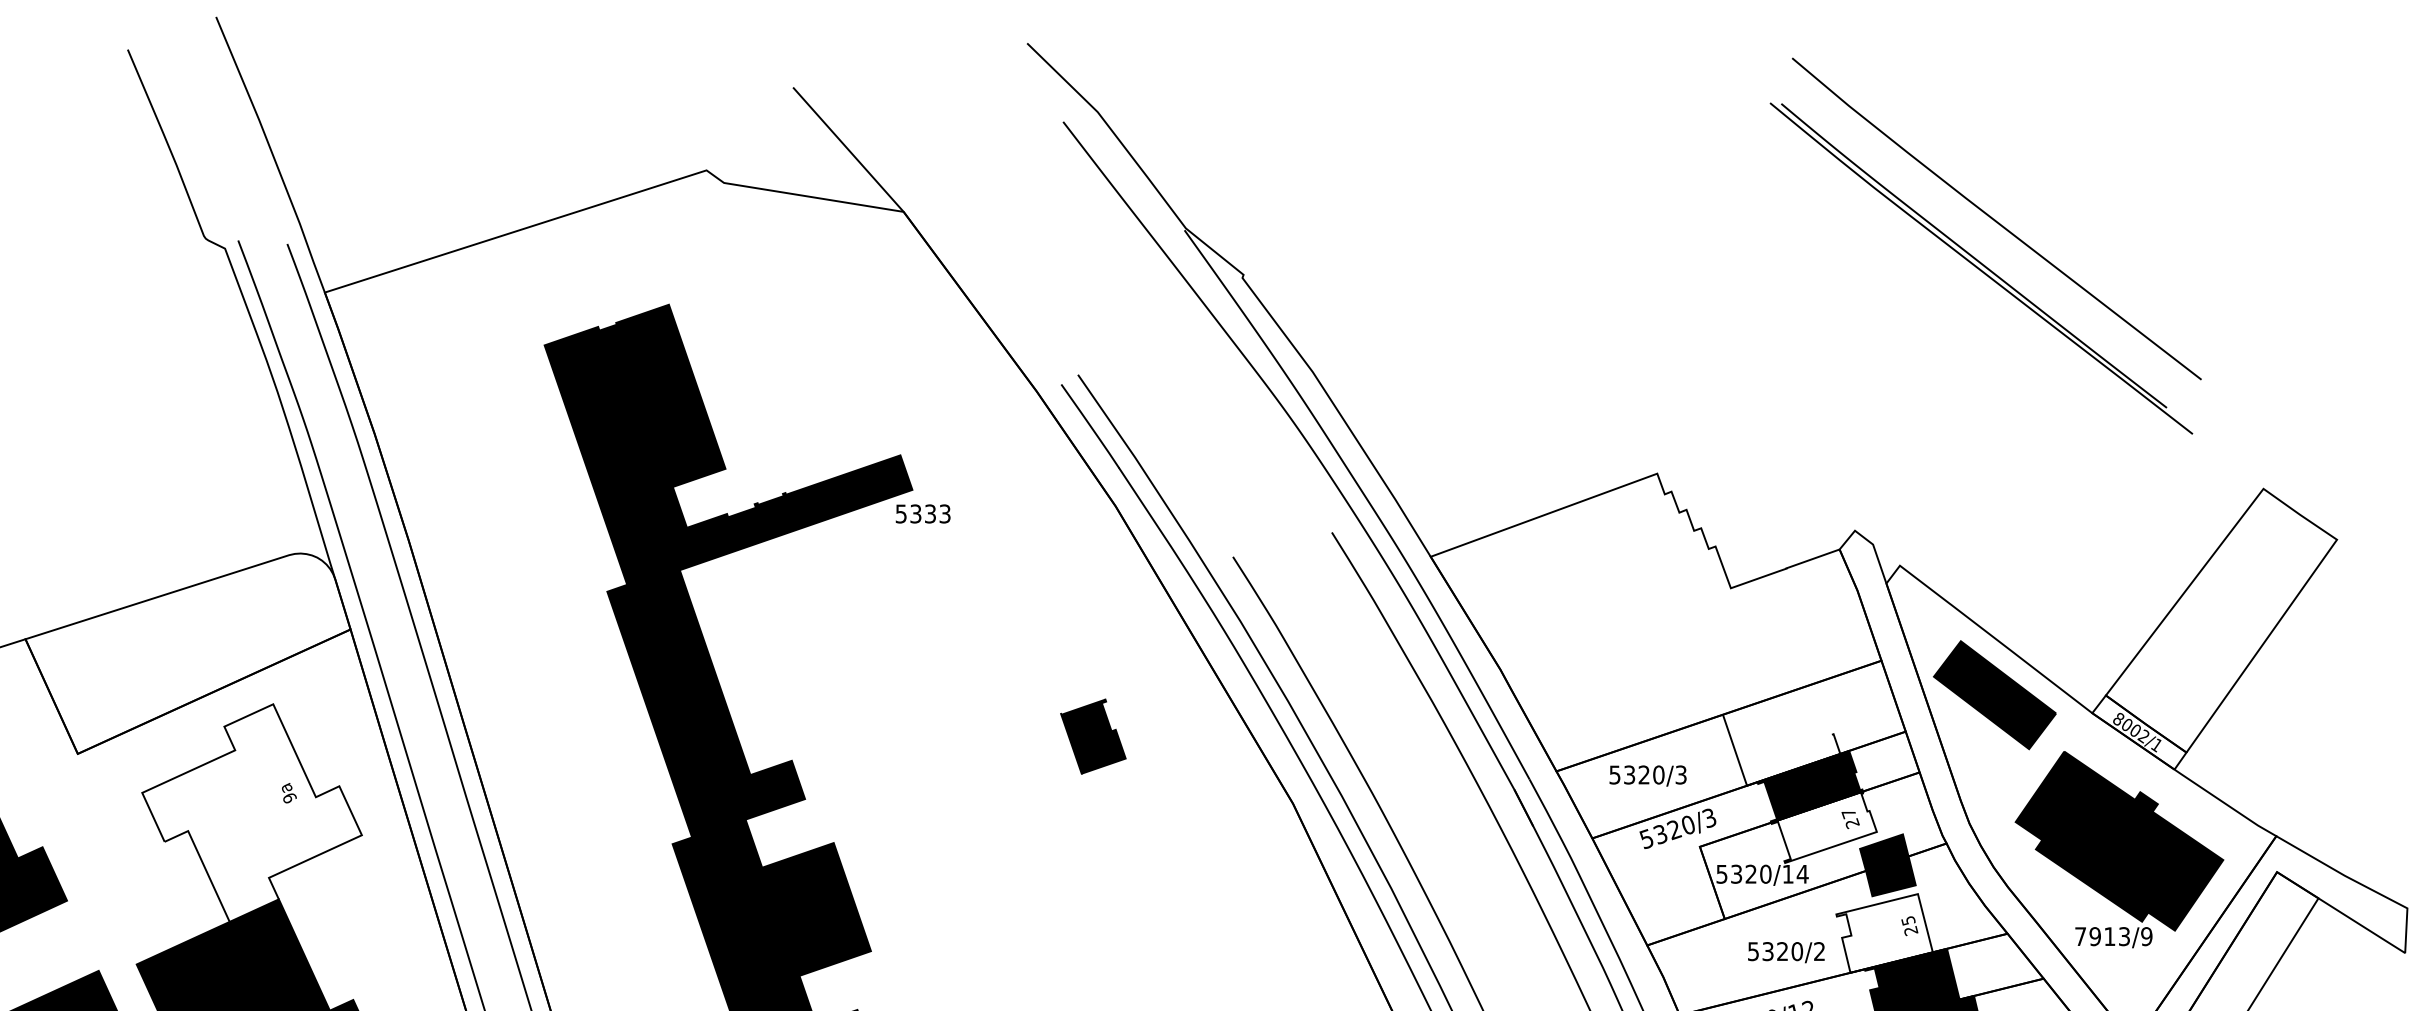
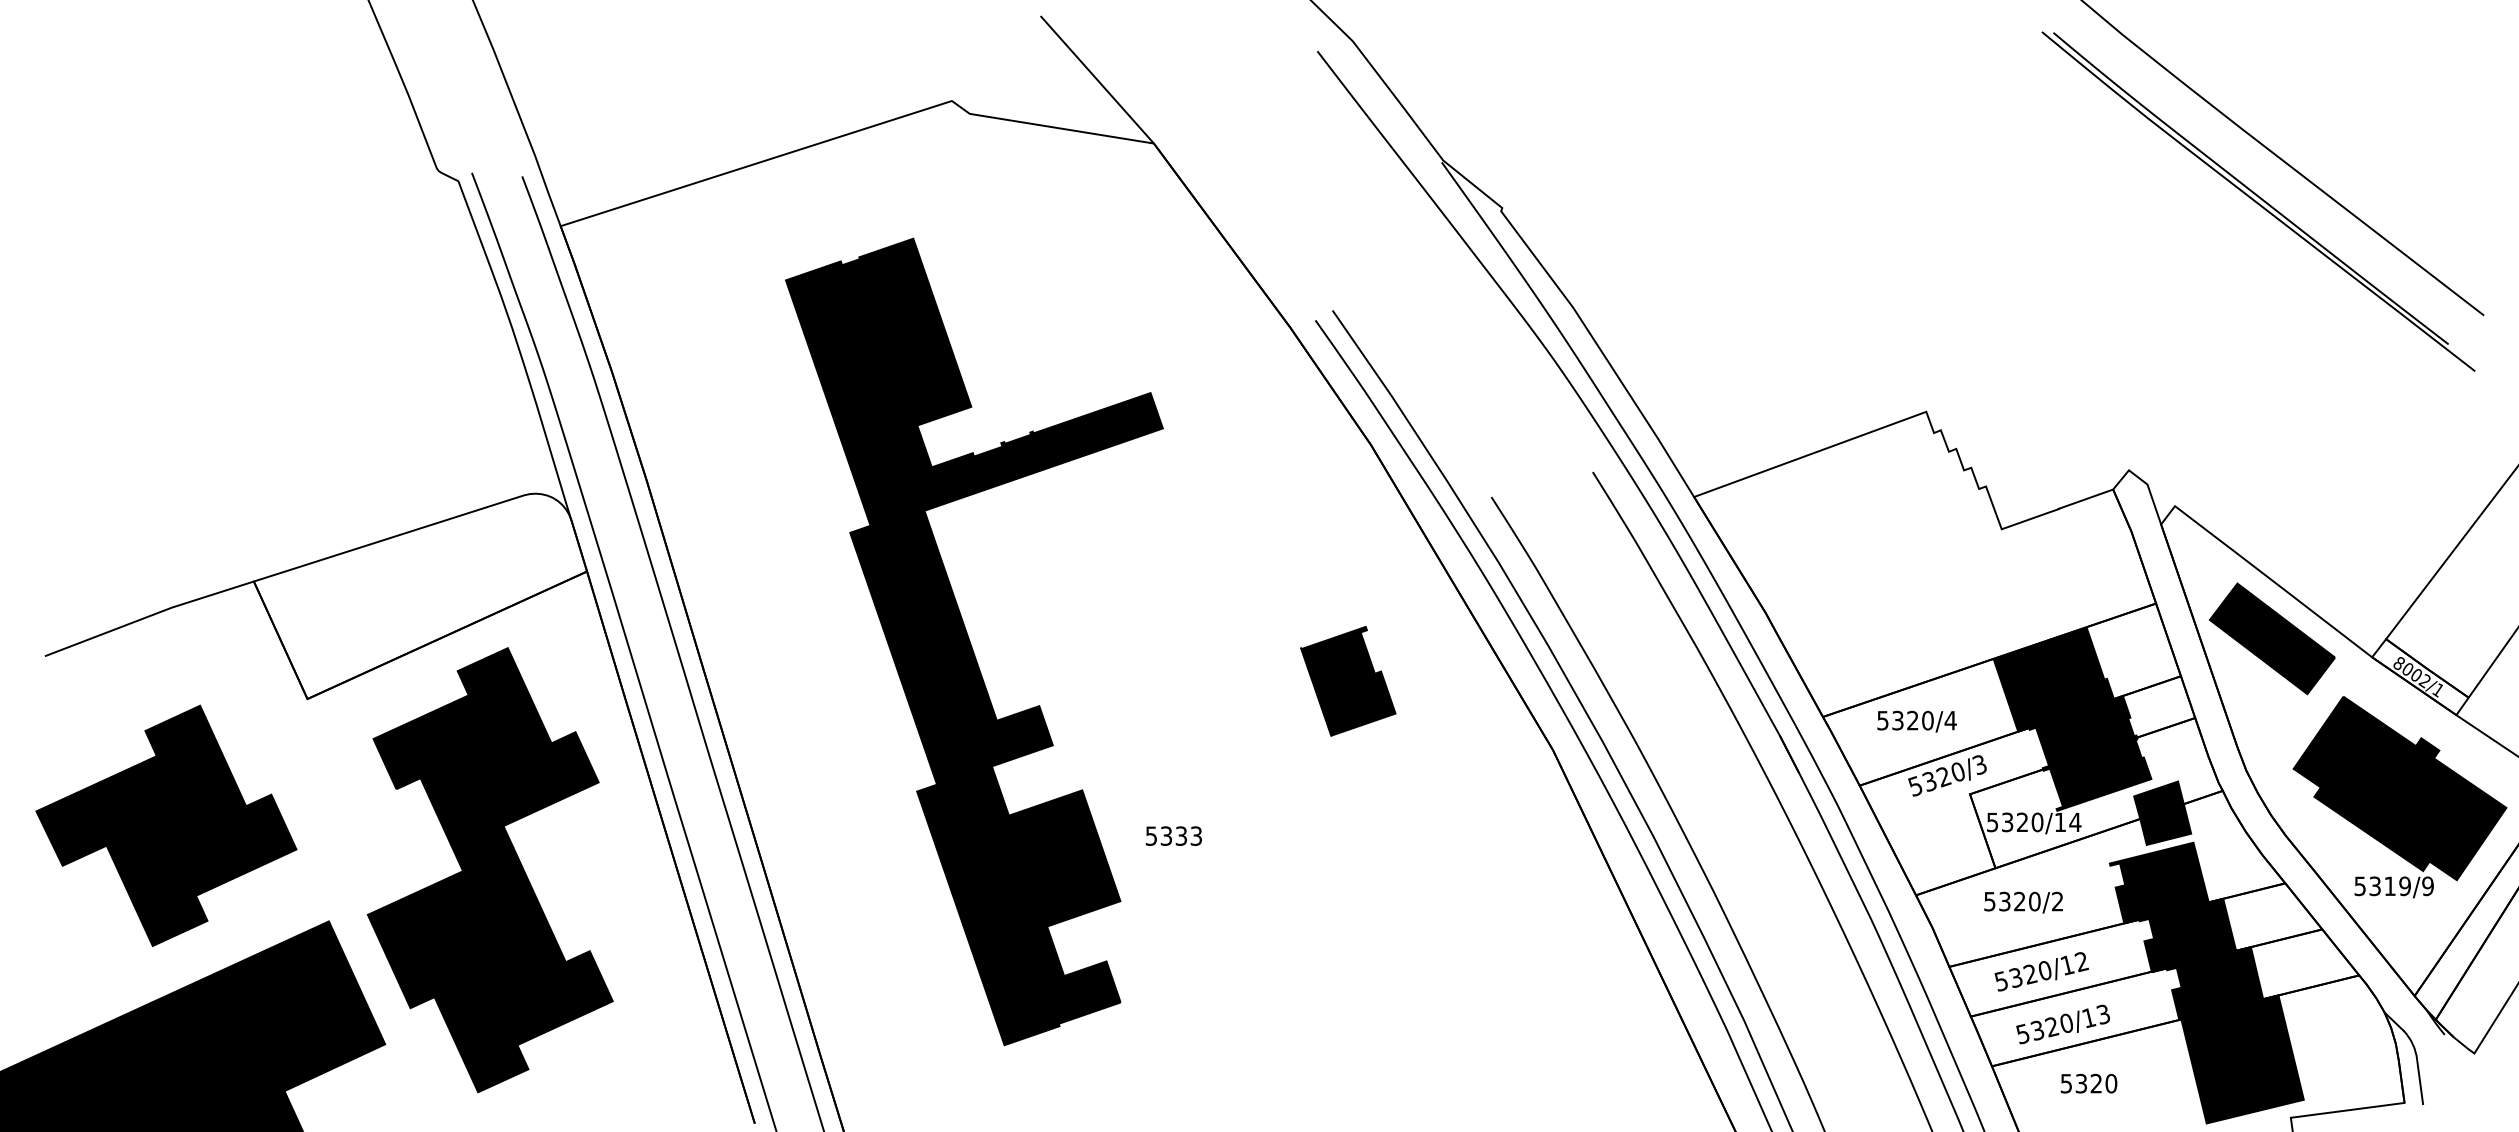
text: (922, 513) -> (1173, 835), moved
fill: (1781, 733) -> (2053, 678), added
part: (1093, 735) -> (1348, 680), size x1.43
text: (1680, 774) -> (1950, 720), 5320/3 -> 5320/4
fill: (251, 812) -> (485, 759), added
fill: (1824, 826) -> (2097, 773), added
fill: (1883, 932) -> (2158, 882), added
text: (2102, 936) -> (2382, 886), 7913/9 -> 5319/9
text: (1786, 952) -> (2023, 902), moved

